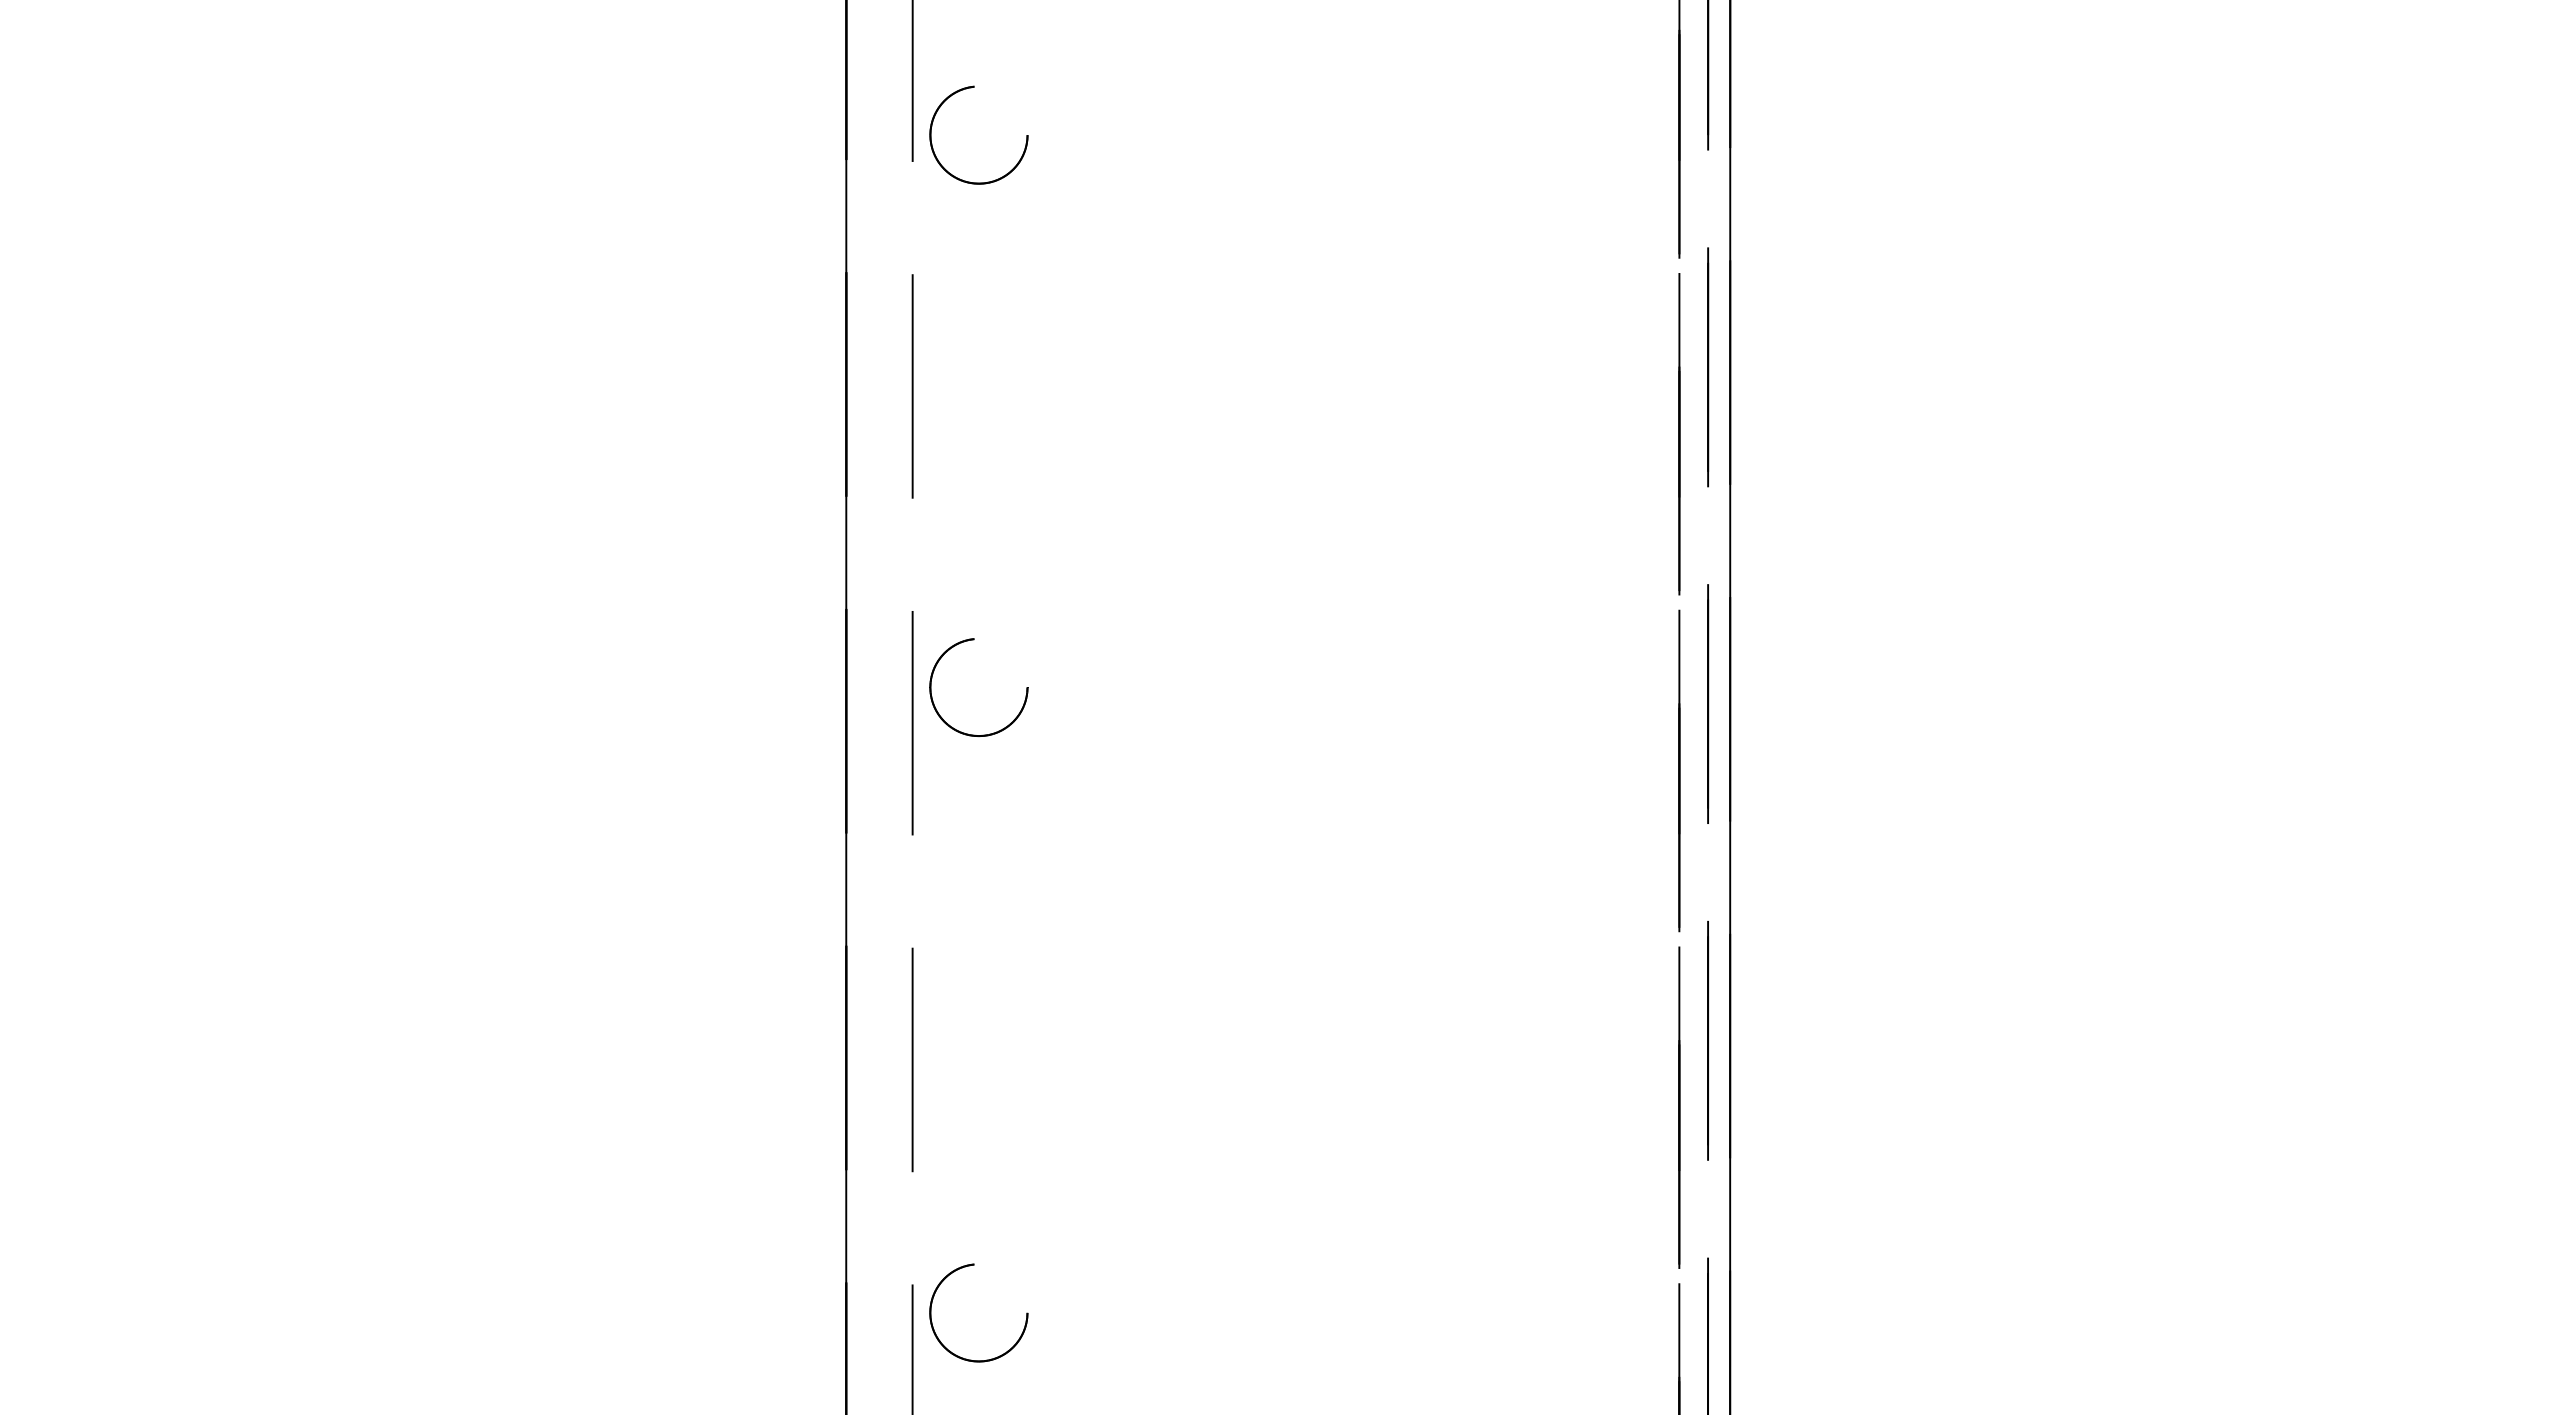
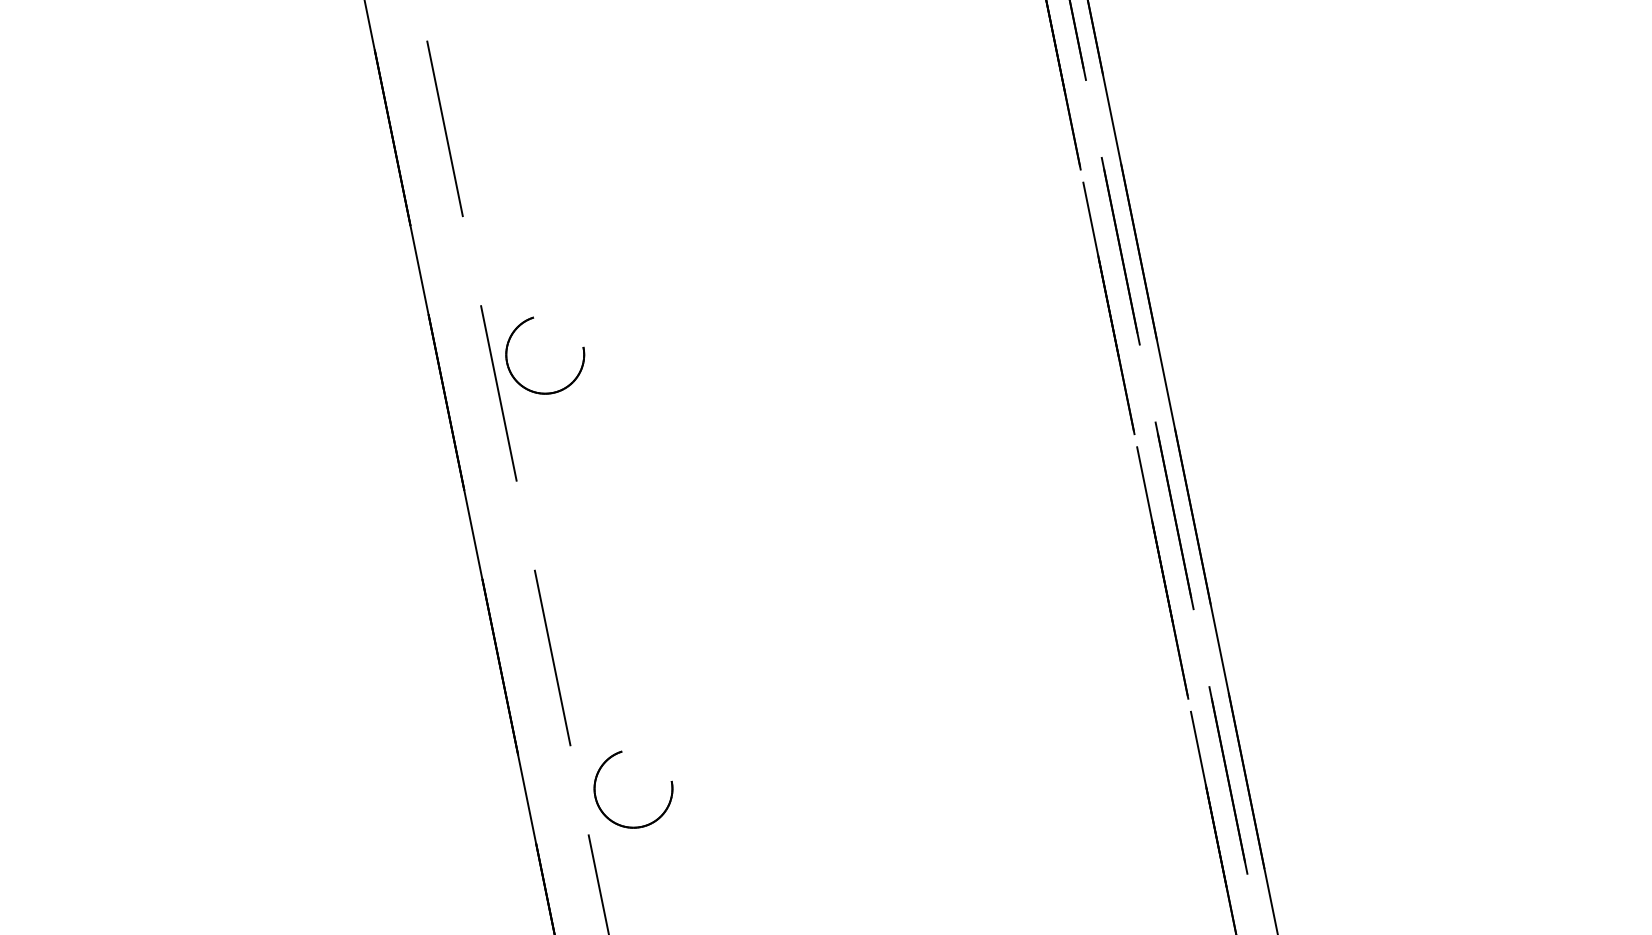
part: (951, 1274) -> (605, 763), moved

